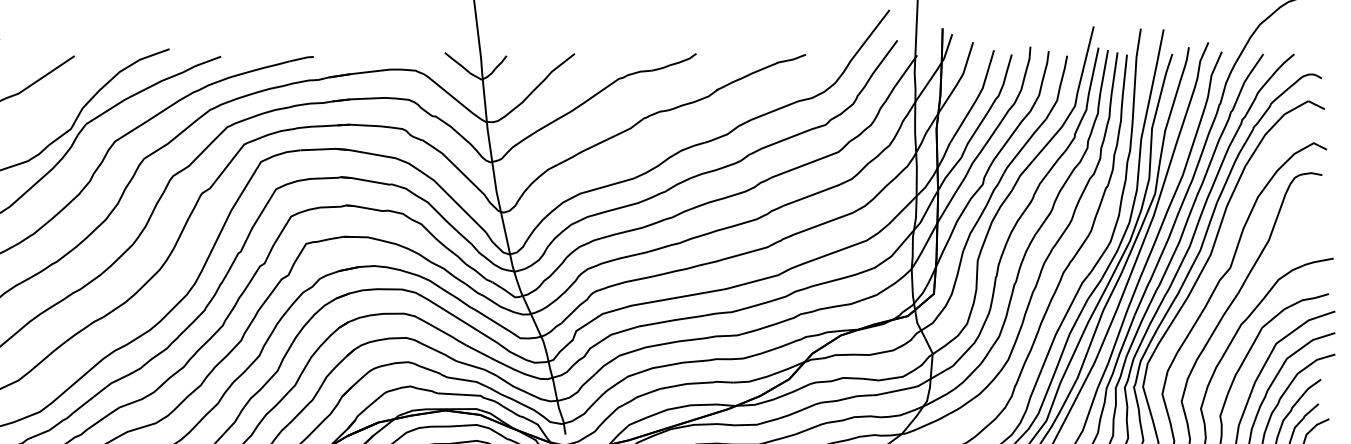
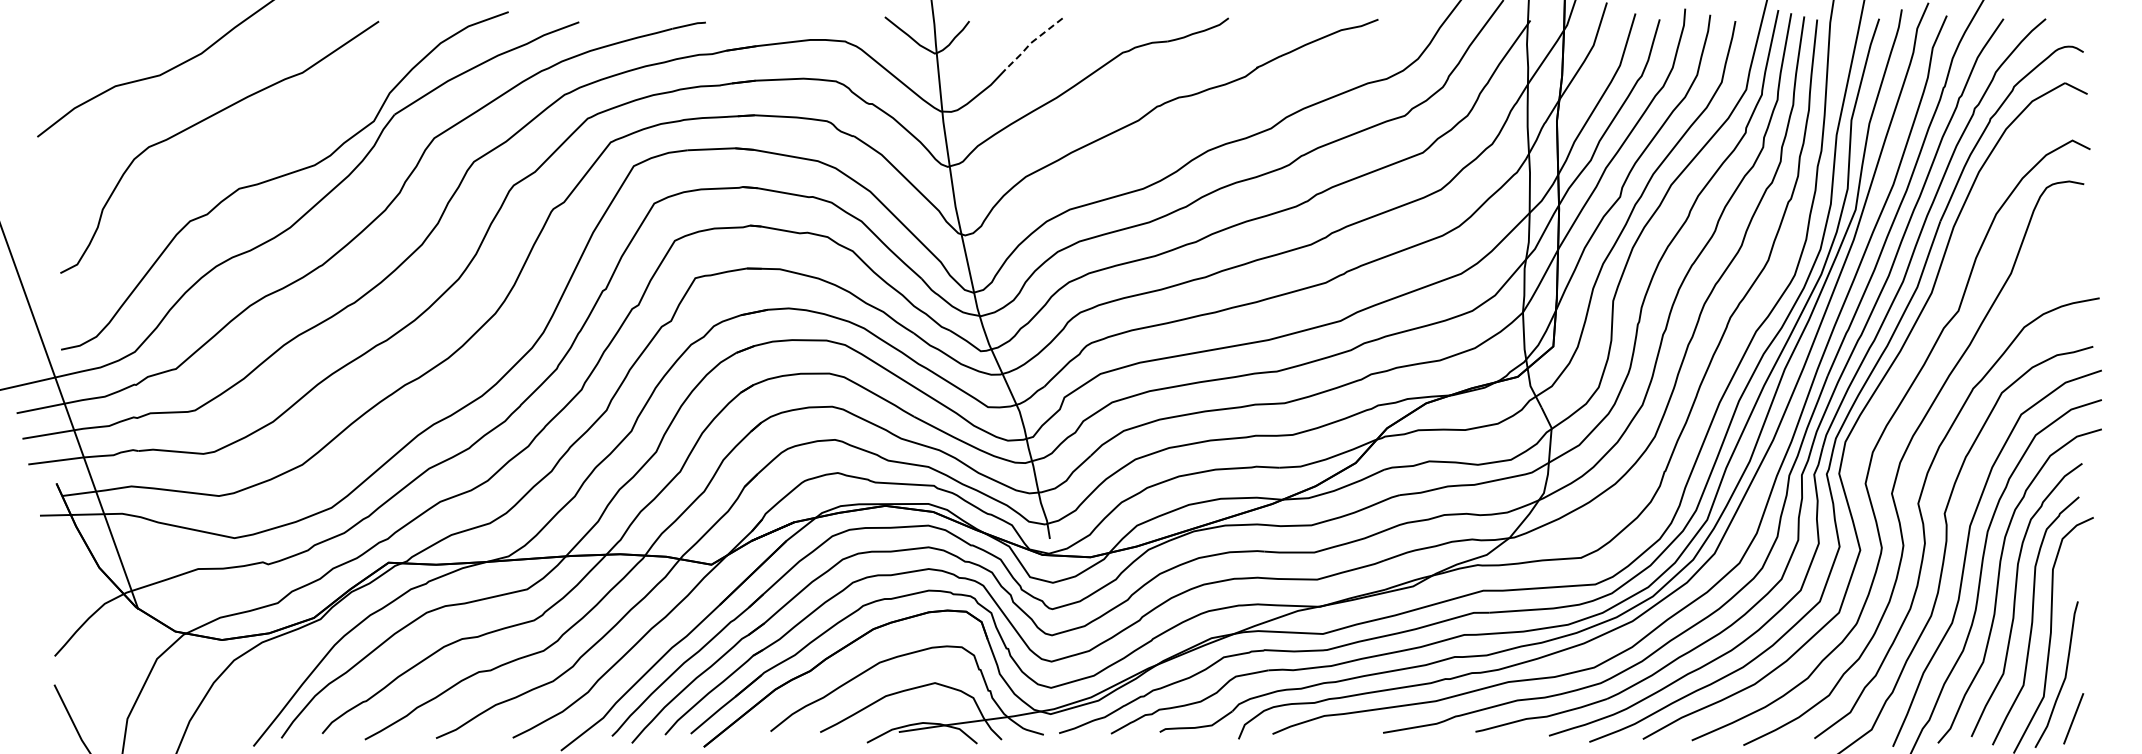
line: (551, 72) -> (1030, 43), solid -> dashed

